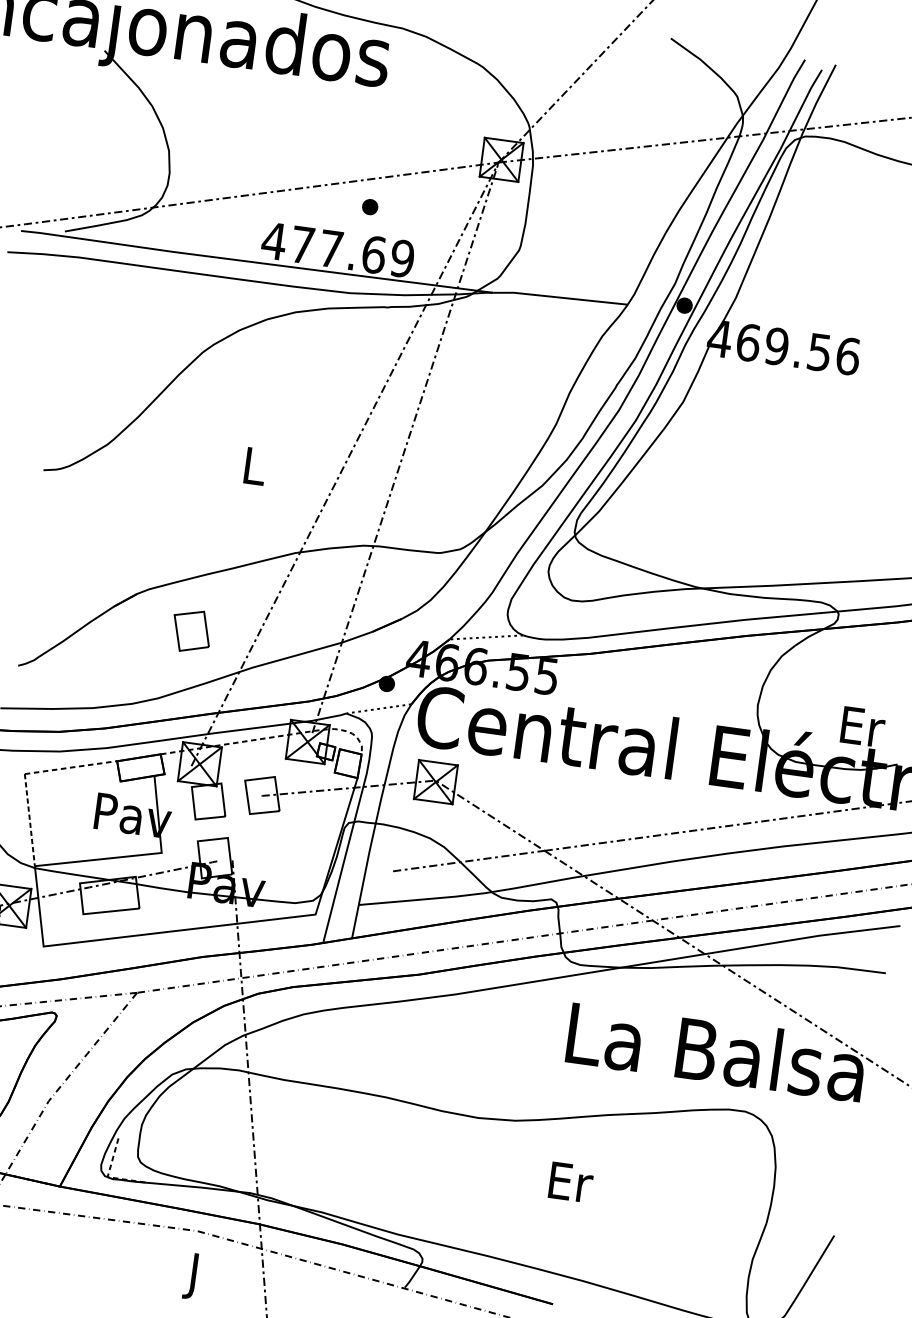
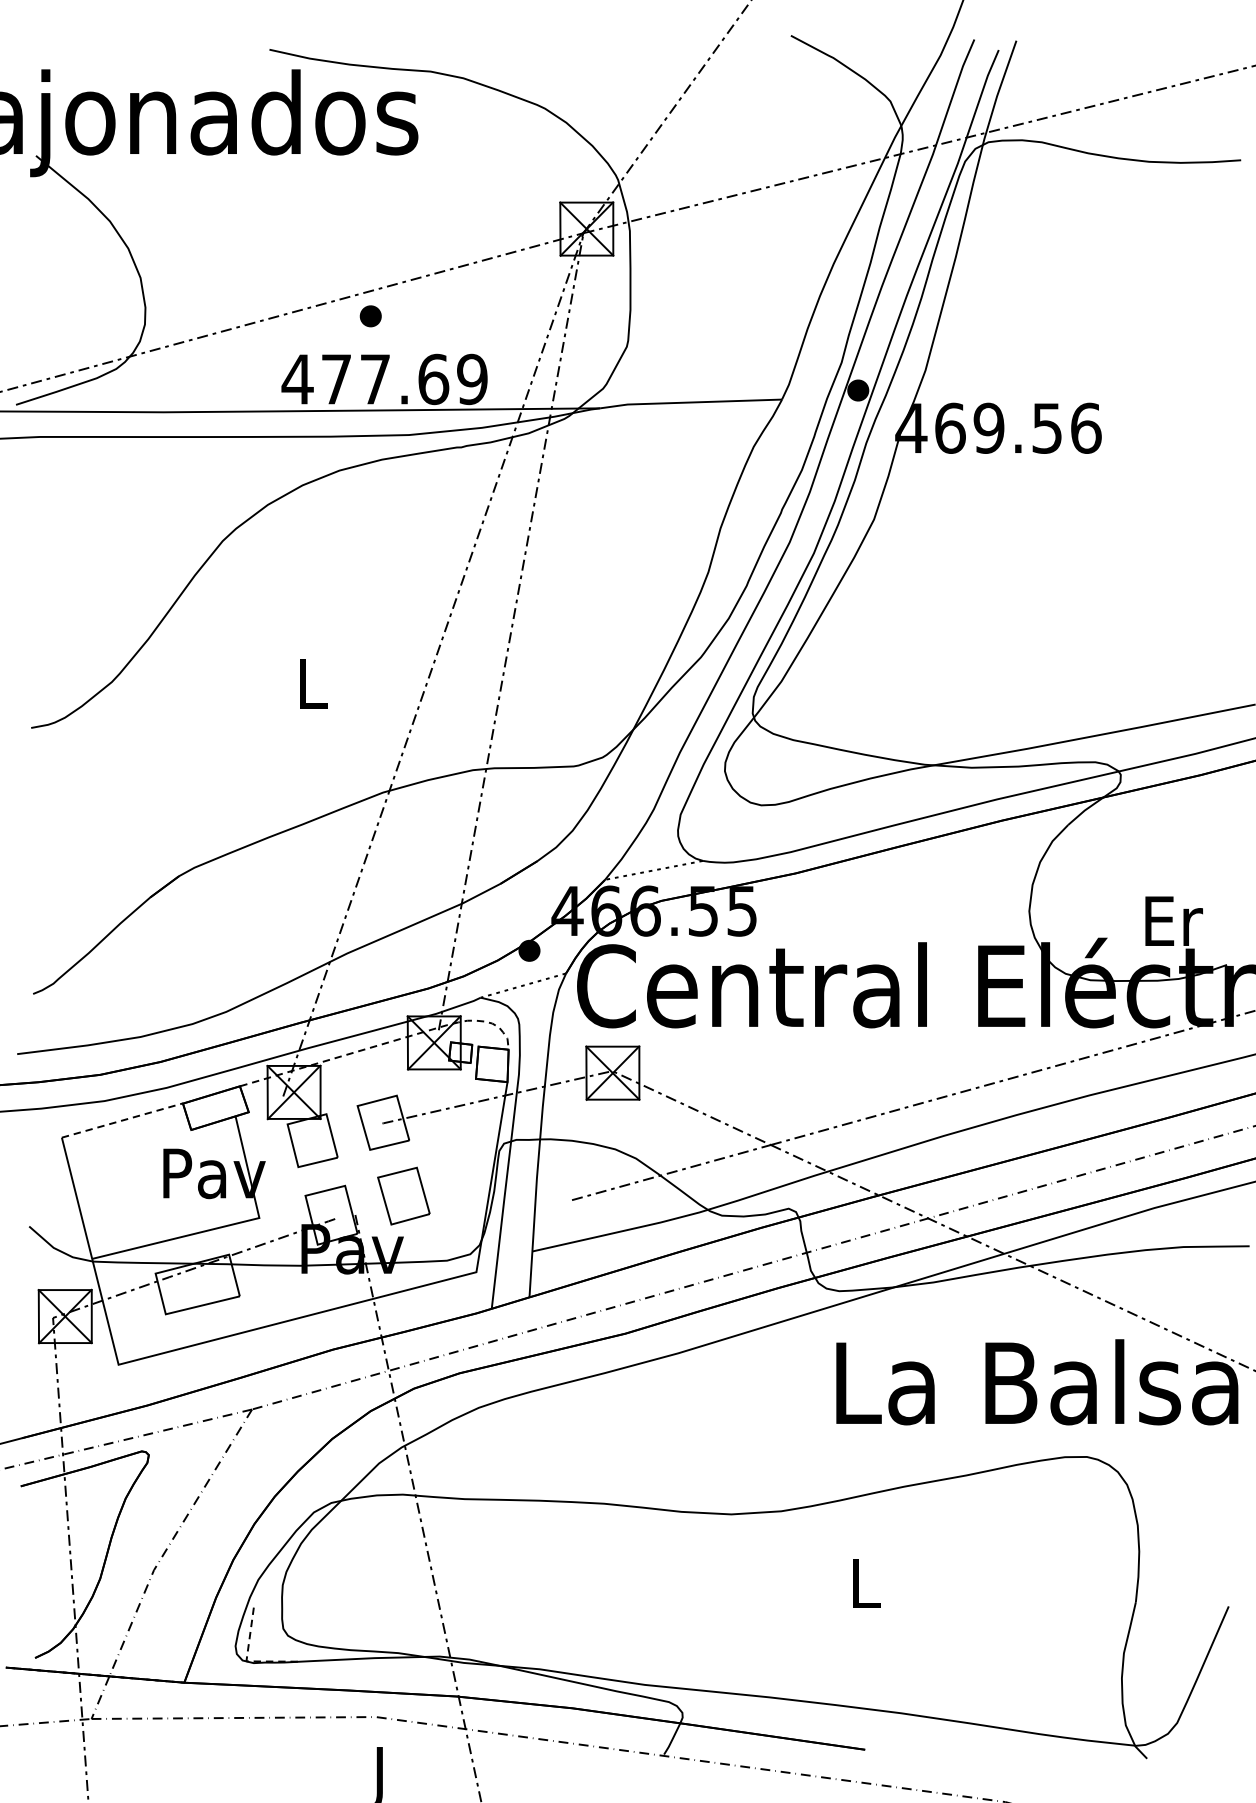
part: (369, 207) -> (370, 316), moved
part: (191, 630) -> (403, 1195), moved
line: (30, 820) -> (77, 1198), dashed -> solid
text: (571, 1182) -> (867, 1583), Er -> L

